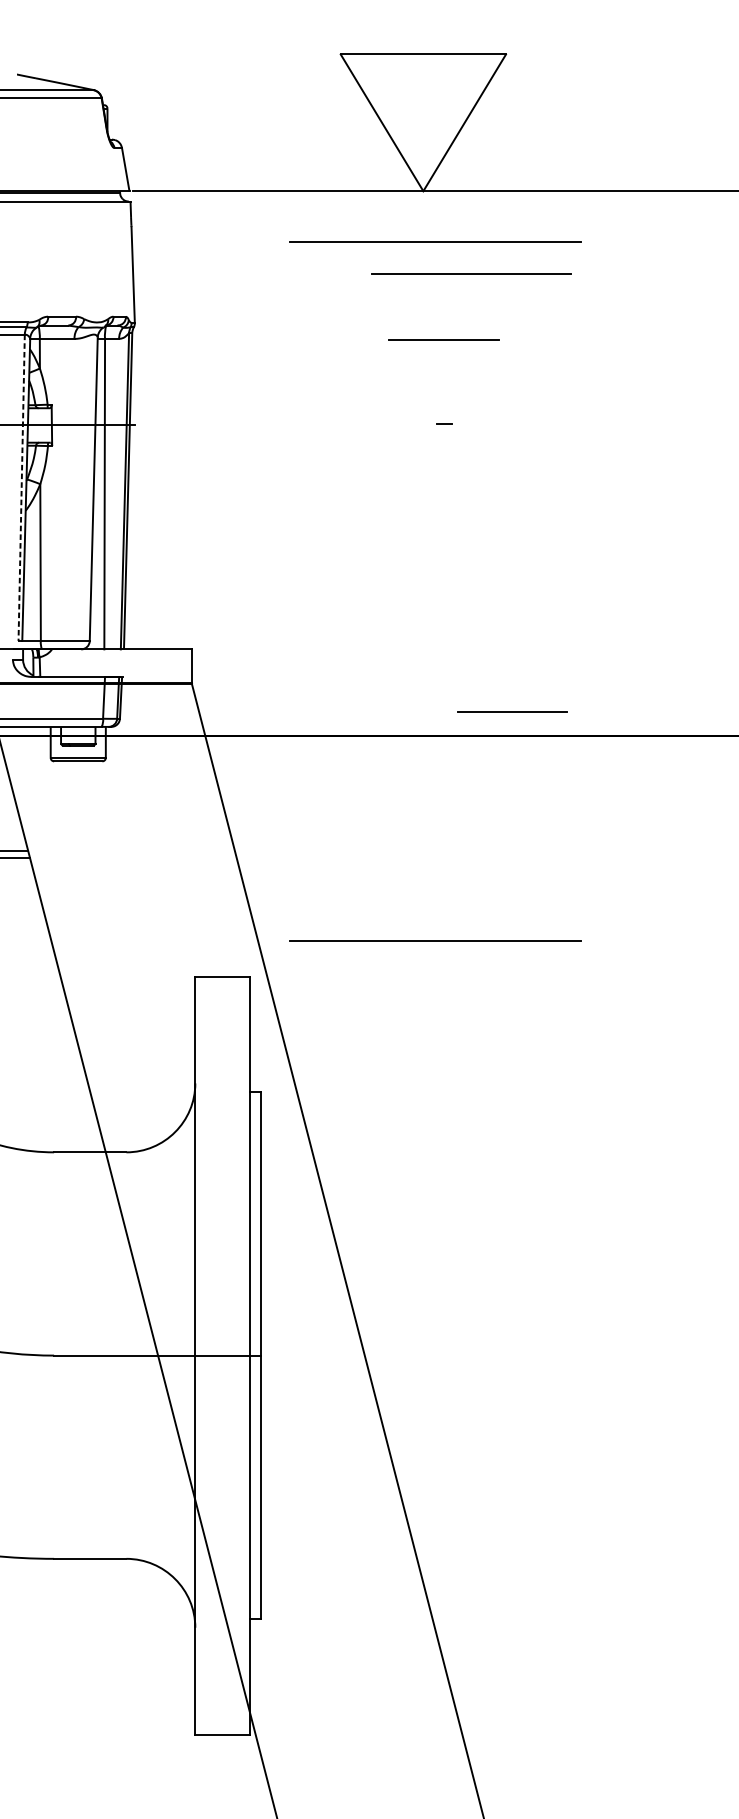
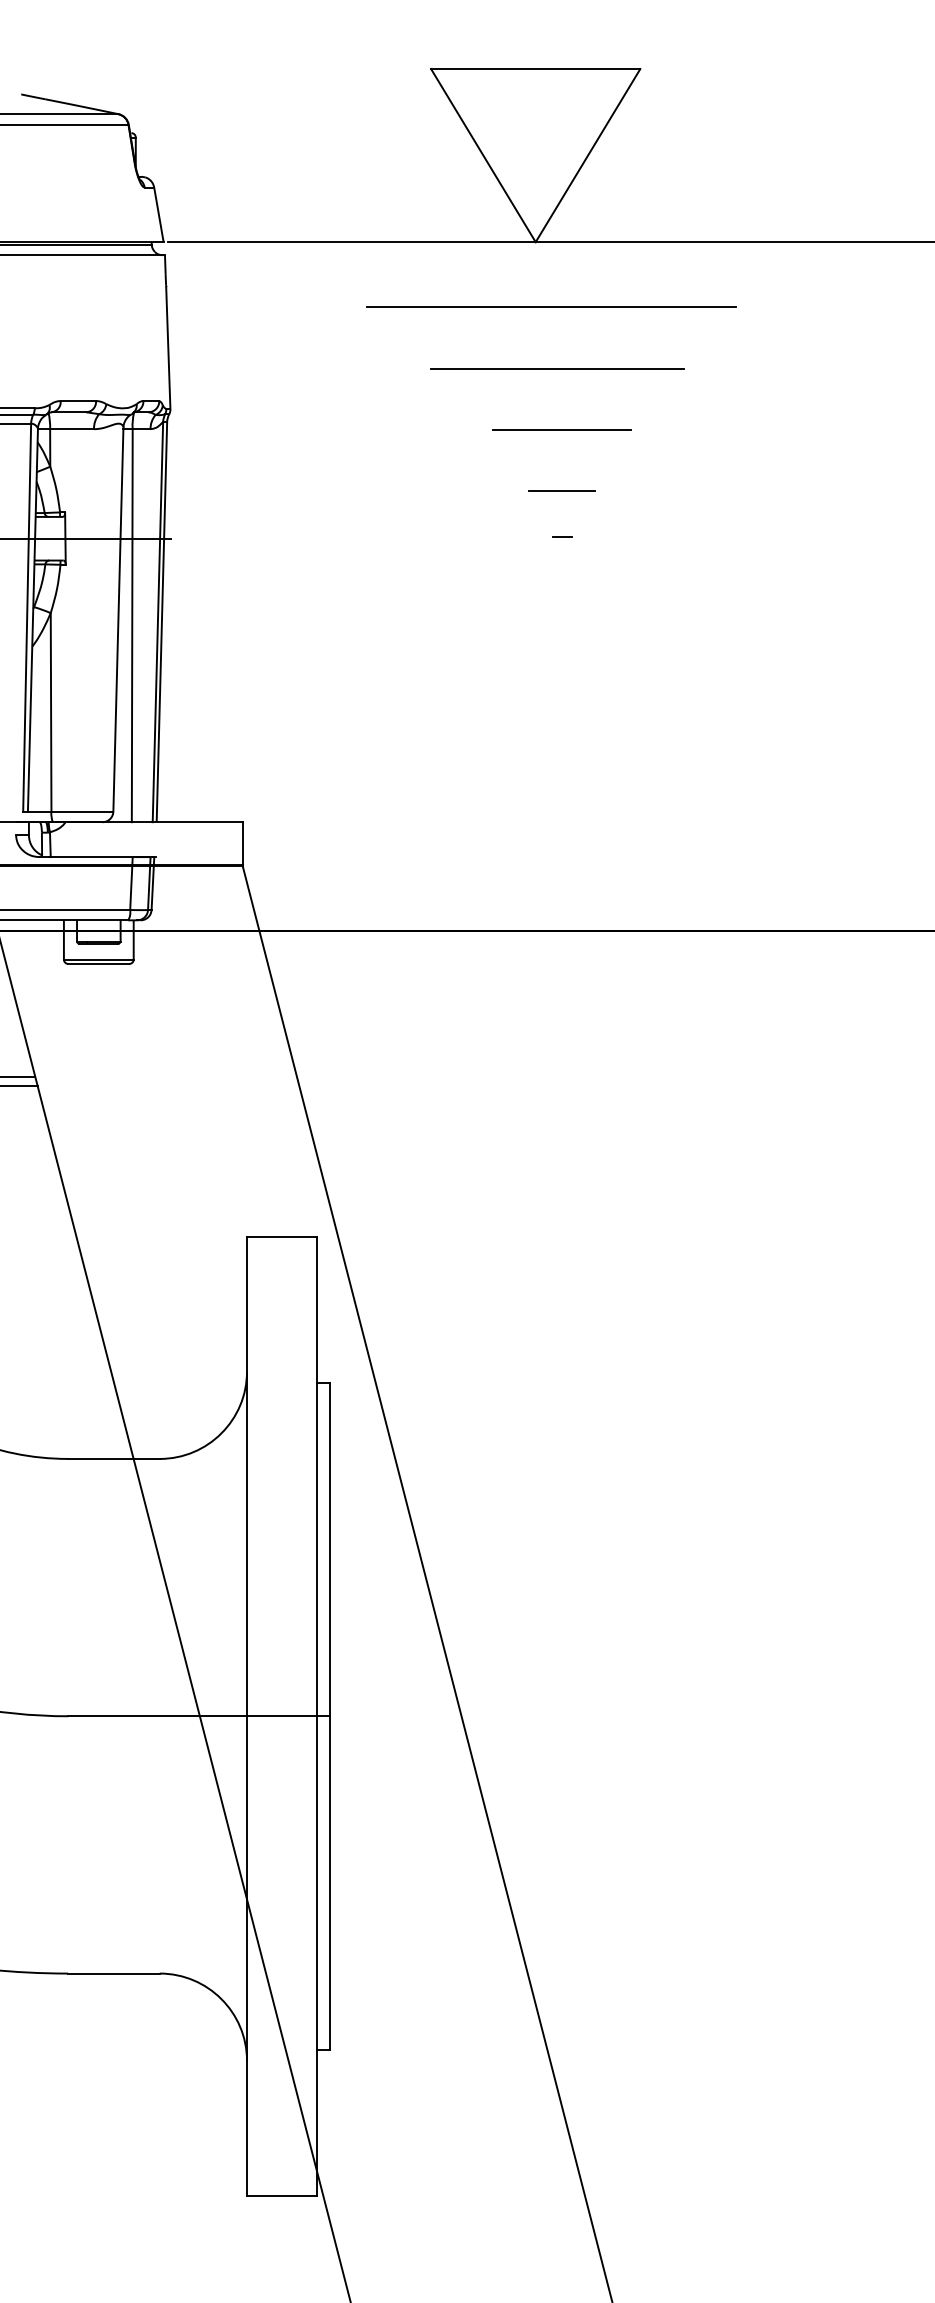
line: (471, 273) -> (557, 368), moved
line: (443, 387) -> (561, 490), added
line: (21, 487) -> (27, 617), dashed -> solid
line: (512, 711) -> (648, 900), removed
line: (435, 941) -> (551, 1191), removed

